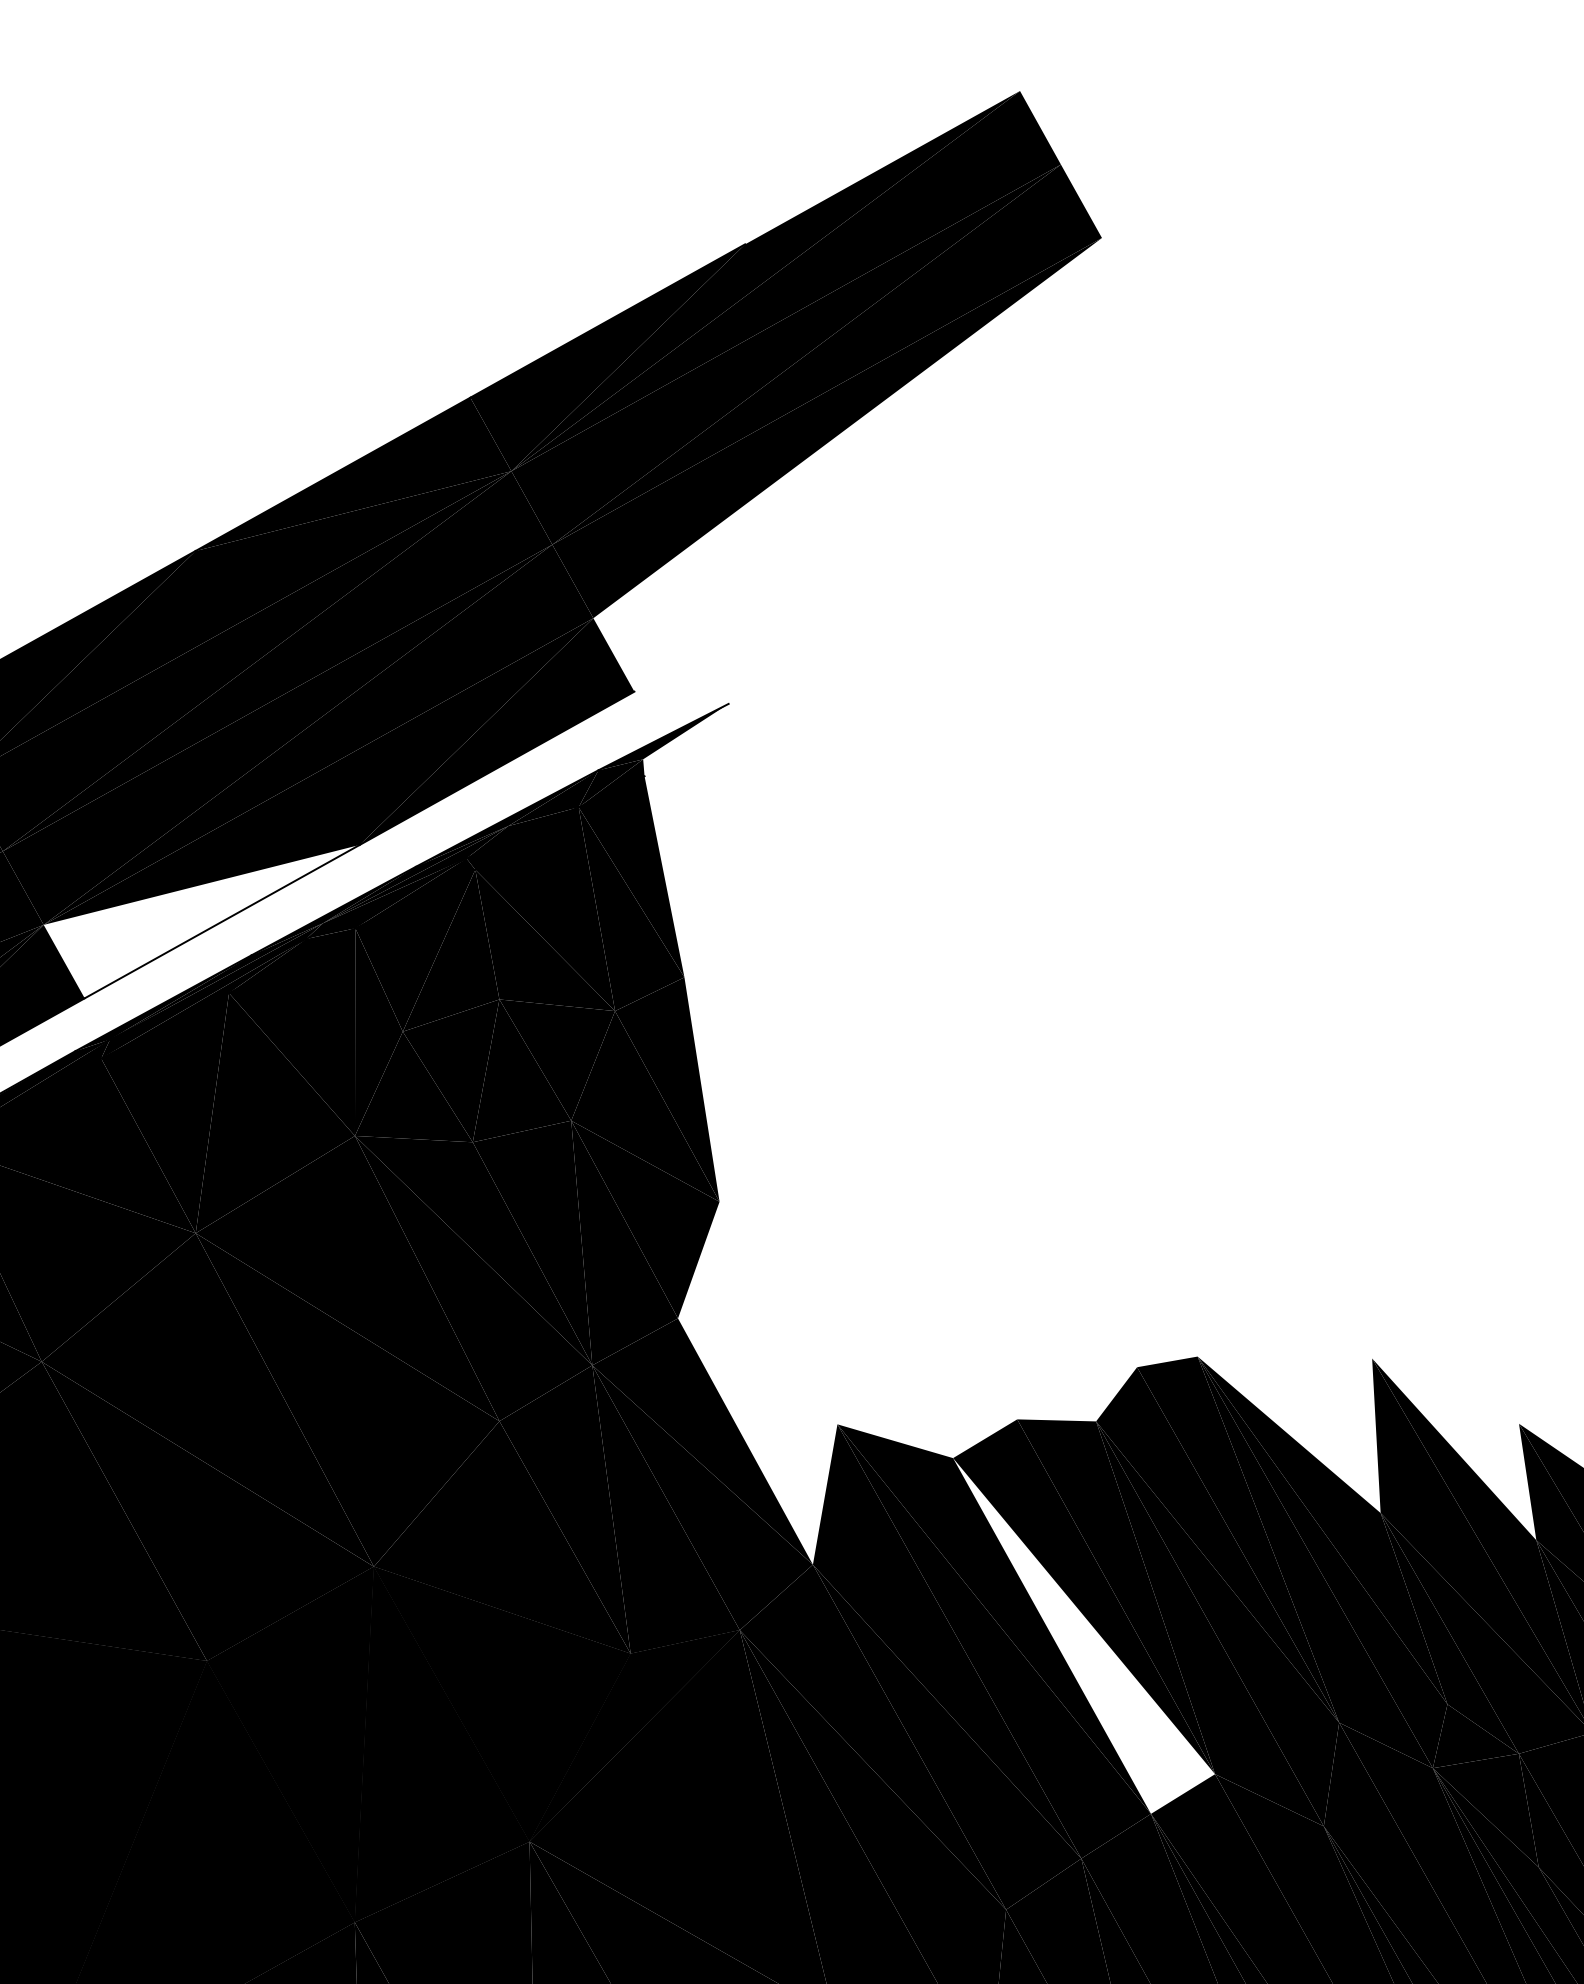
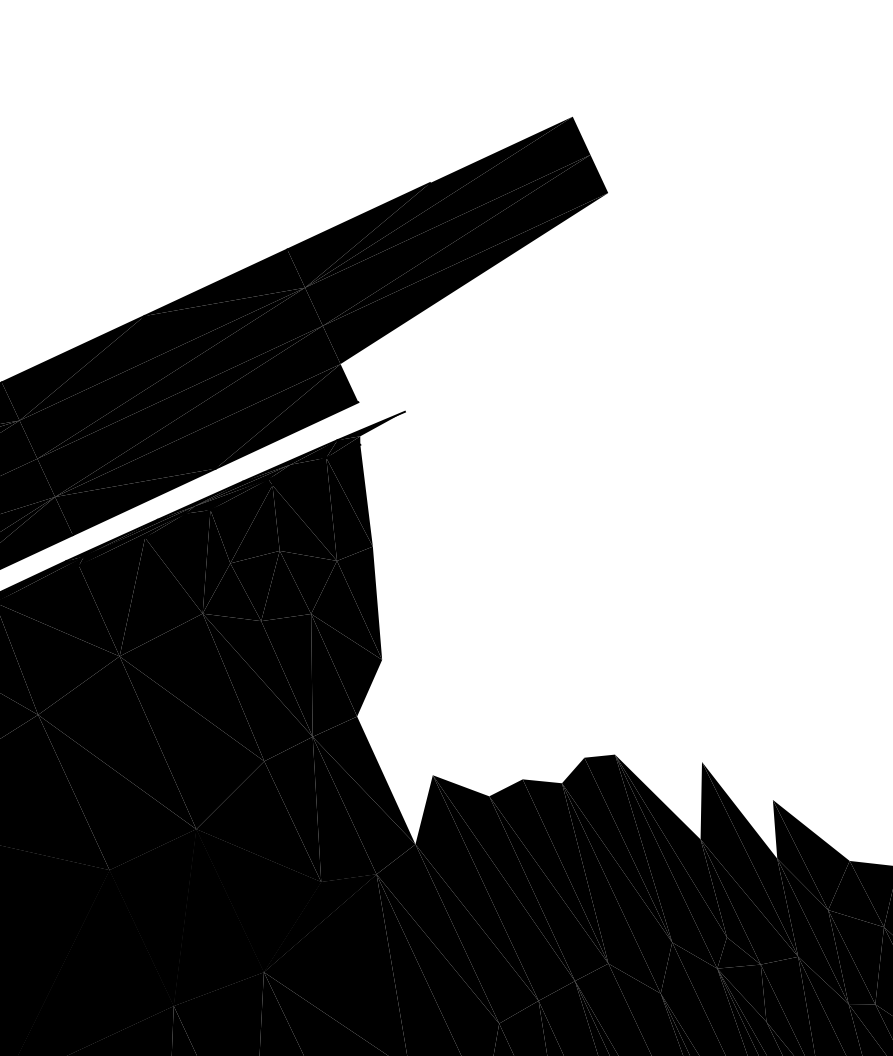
fill: (204, 922) -> (135, 501), added
fill: (1084, 1633) -> (548, 888), added

